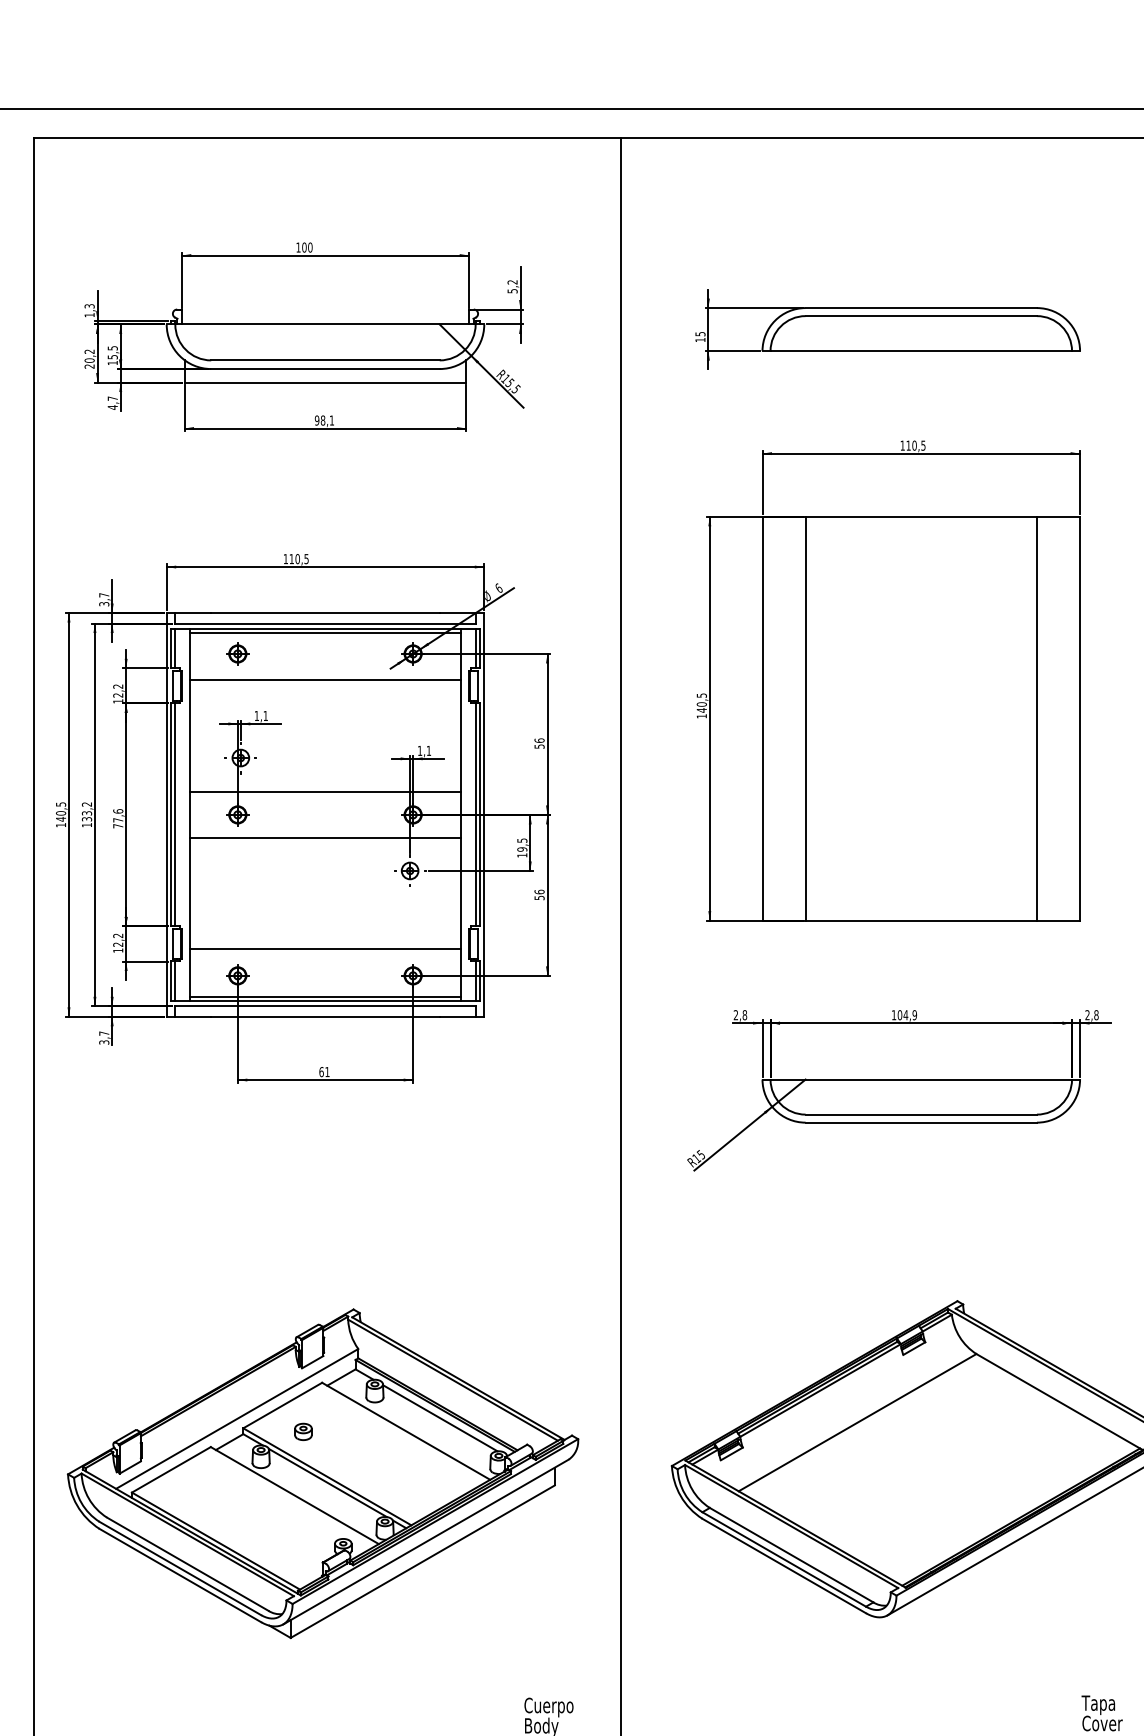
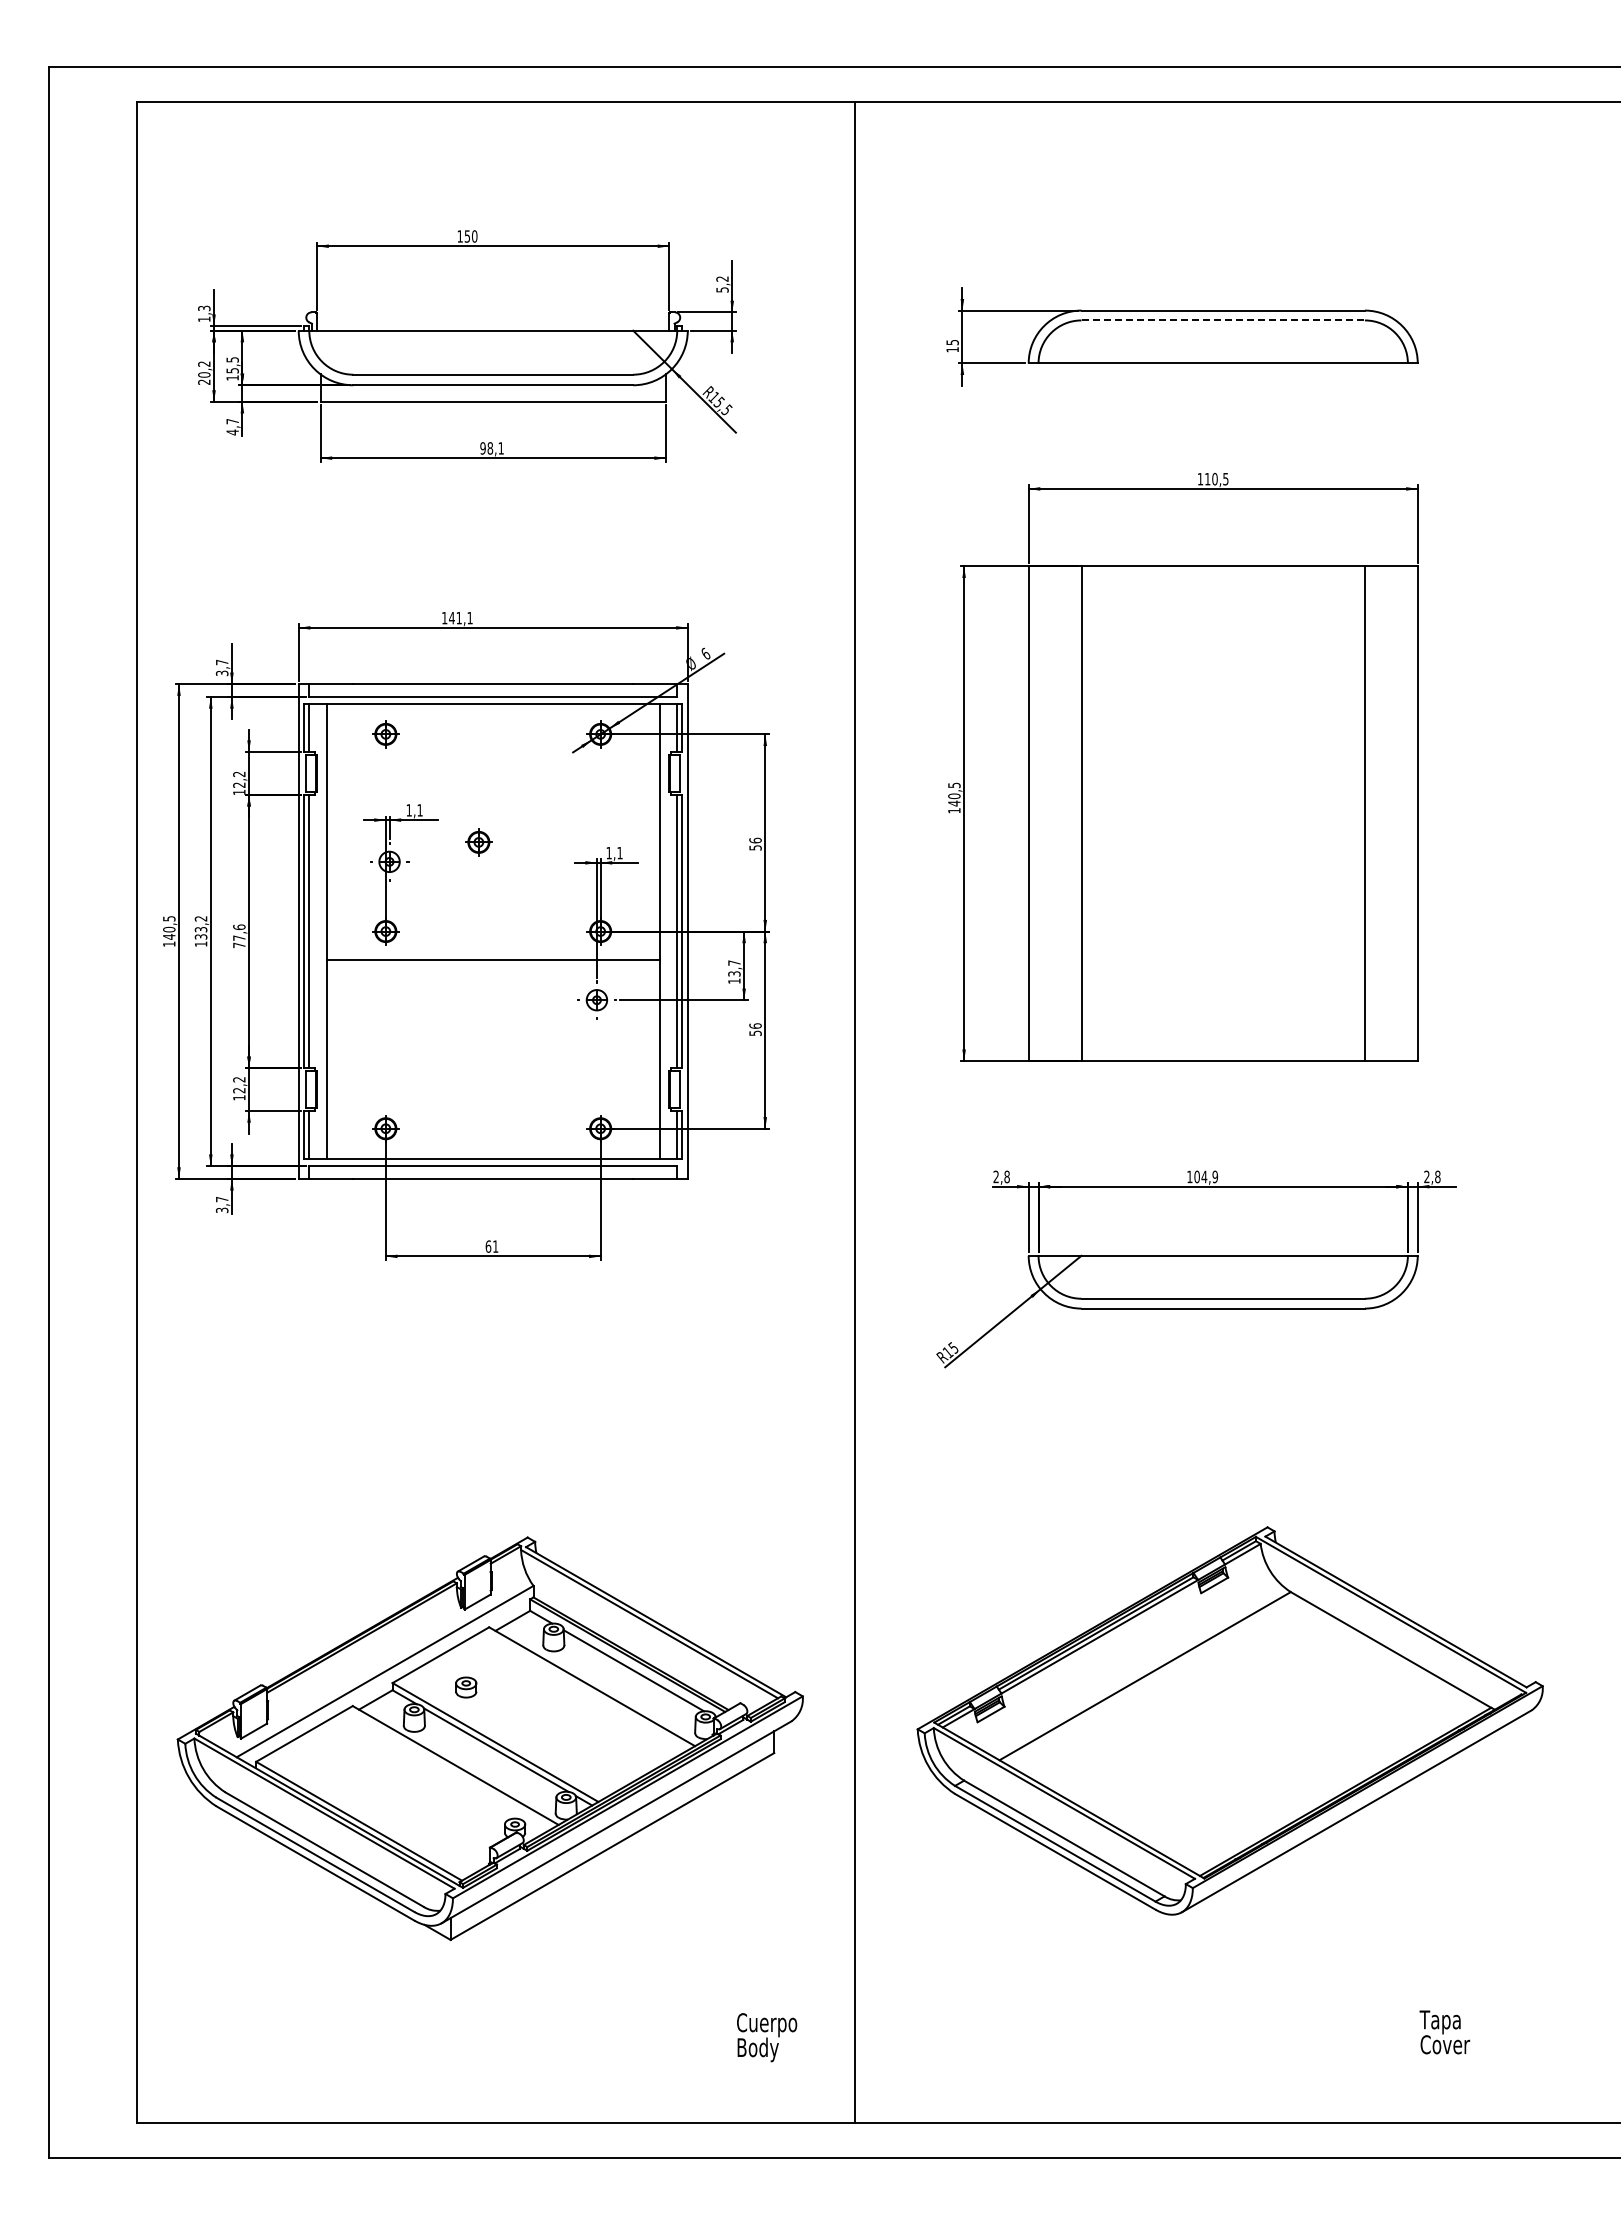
text: (304, 247) -> (467, 236), 100 -> 150
line: (921, 316) -> (1223, 320), solid -> dashed
text: (298, 558) -> (460, 617), 110,5 -> 141,1
line: (324, 632) -> (492, 708), removed
line: (324, 680) -> (492, 766), removed
part: (313, 742) -> (478, 842), added
line: (324, 792) -> (492, 903), removed
text: (522, 845) -> (734, 968), 19,5 -> 13,7
line: (324, 949) -> (492, 1096), removed
line: (324, 996) -> (492, 1154), removed

